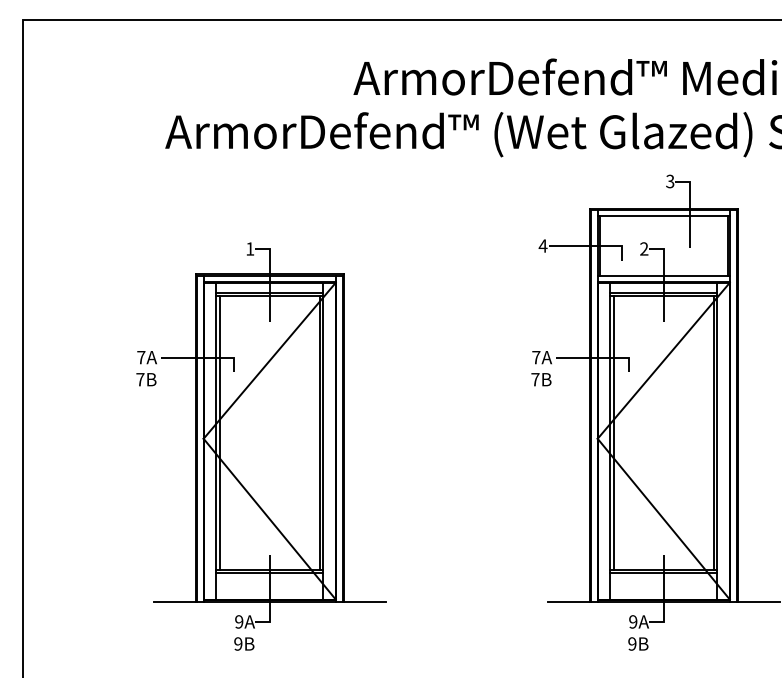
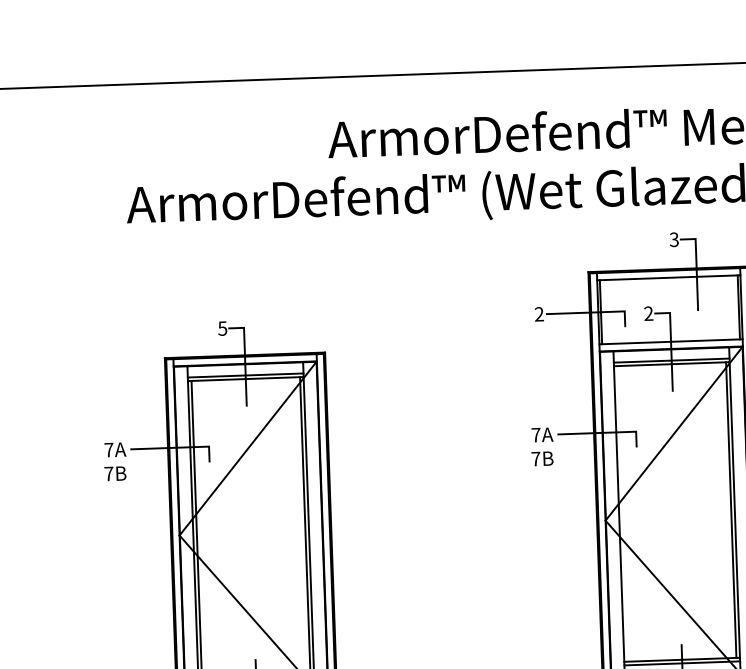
text: (542, 245) -> (538, 313), 4 -> 2
text: (250, 248) -> (223, 328), 1 -> 5
line: (613, 432) -> (622, 513), removed

